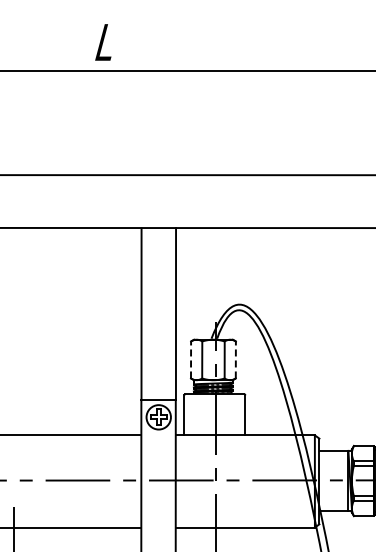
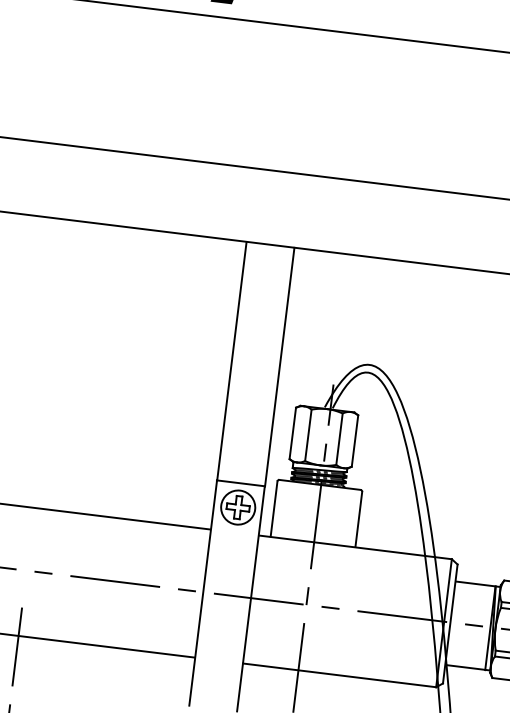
line: (191, 359) -> (293, 432), dashed -> solid
line: (235, 359) -> (354, 440), dashed -> solid

